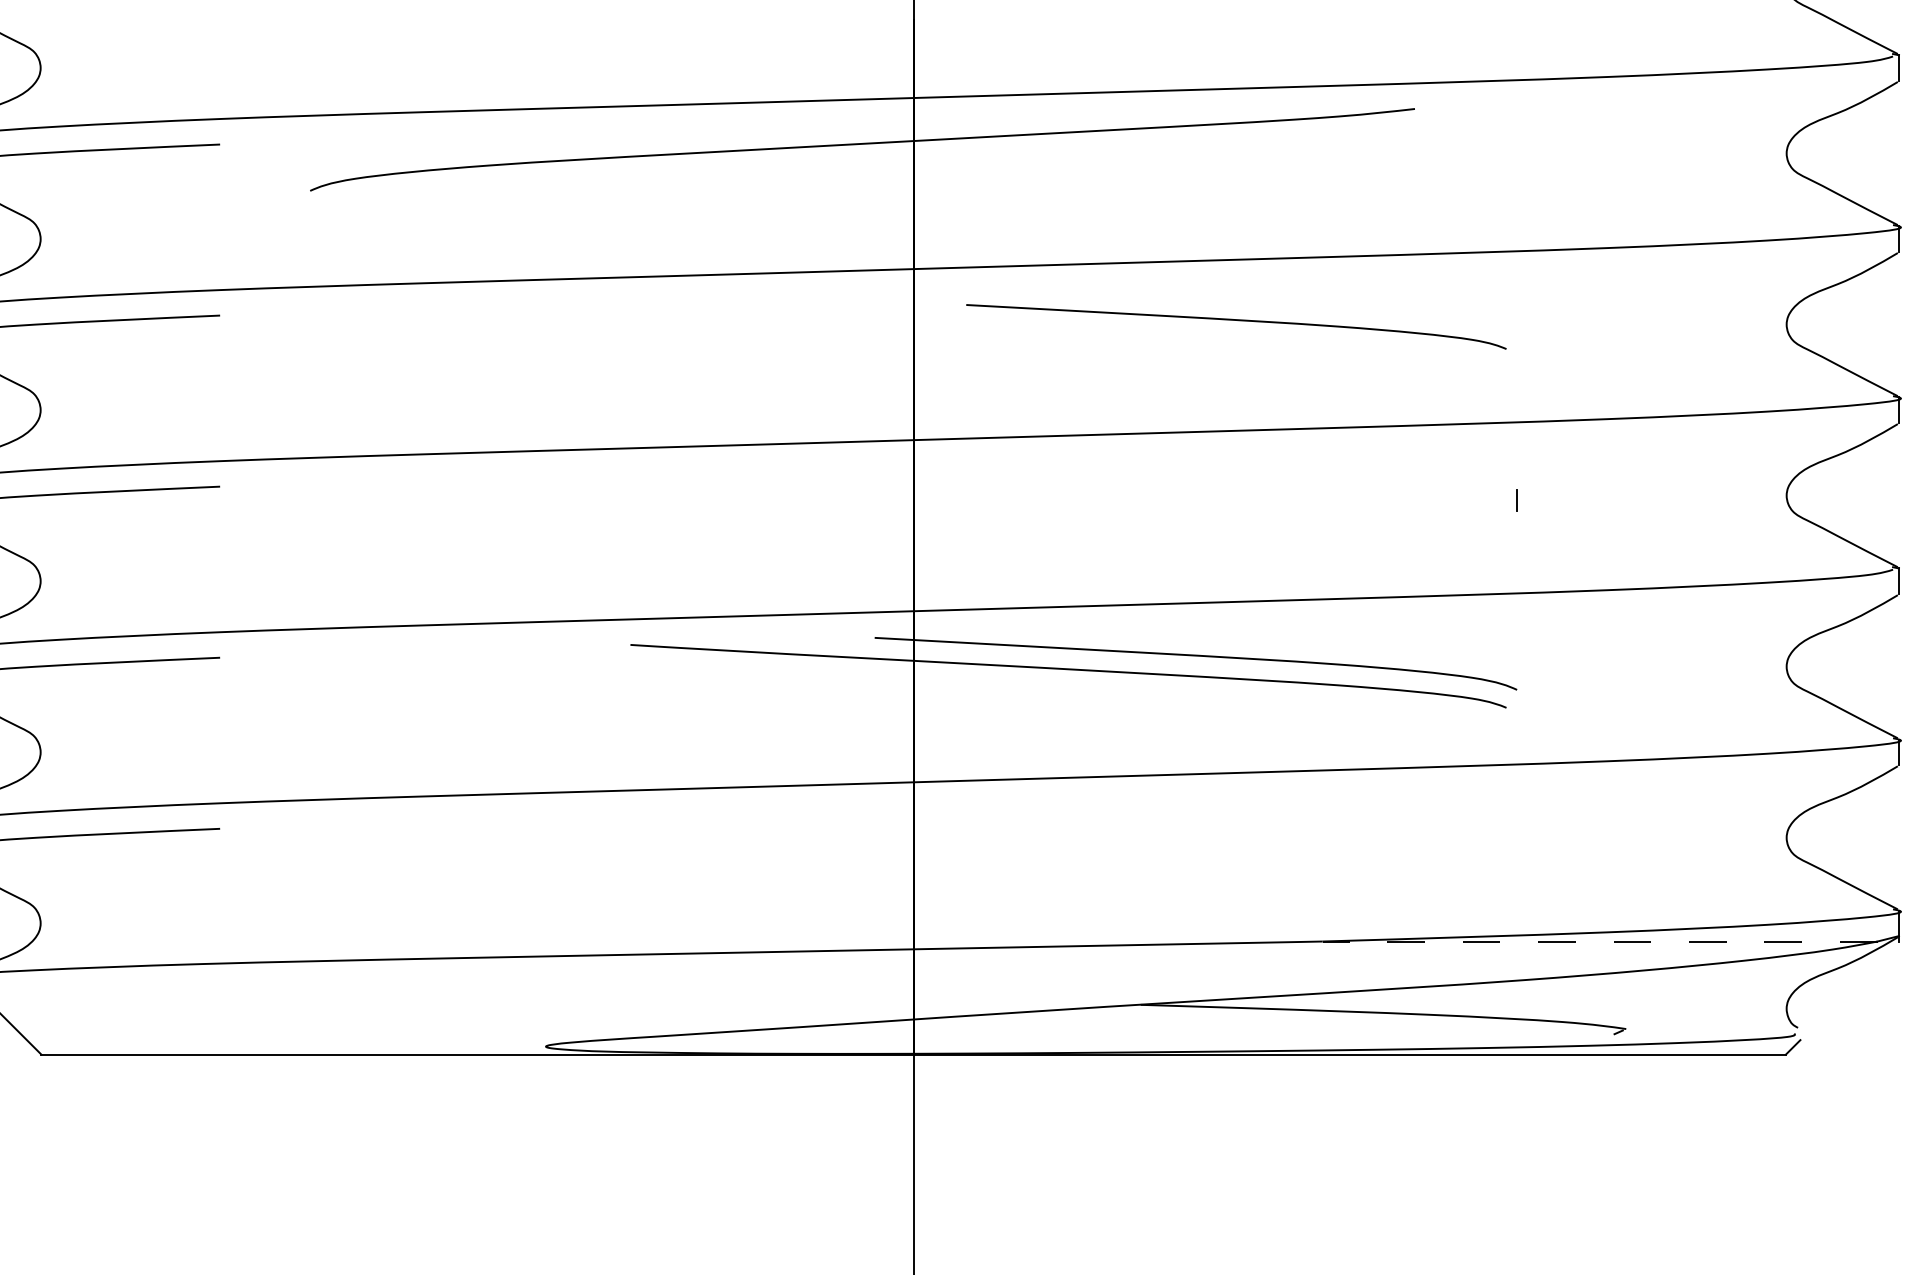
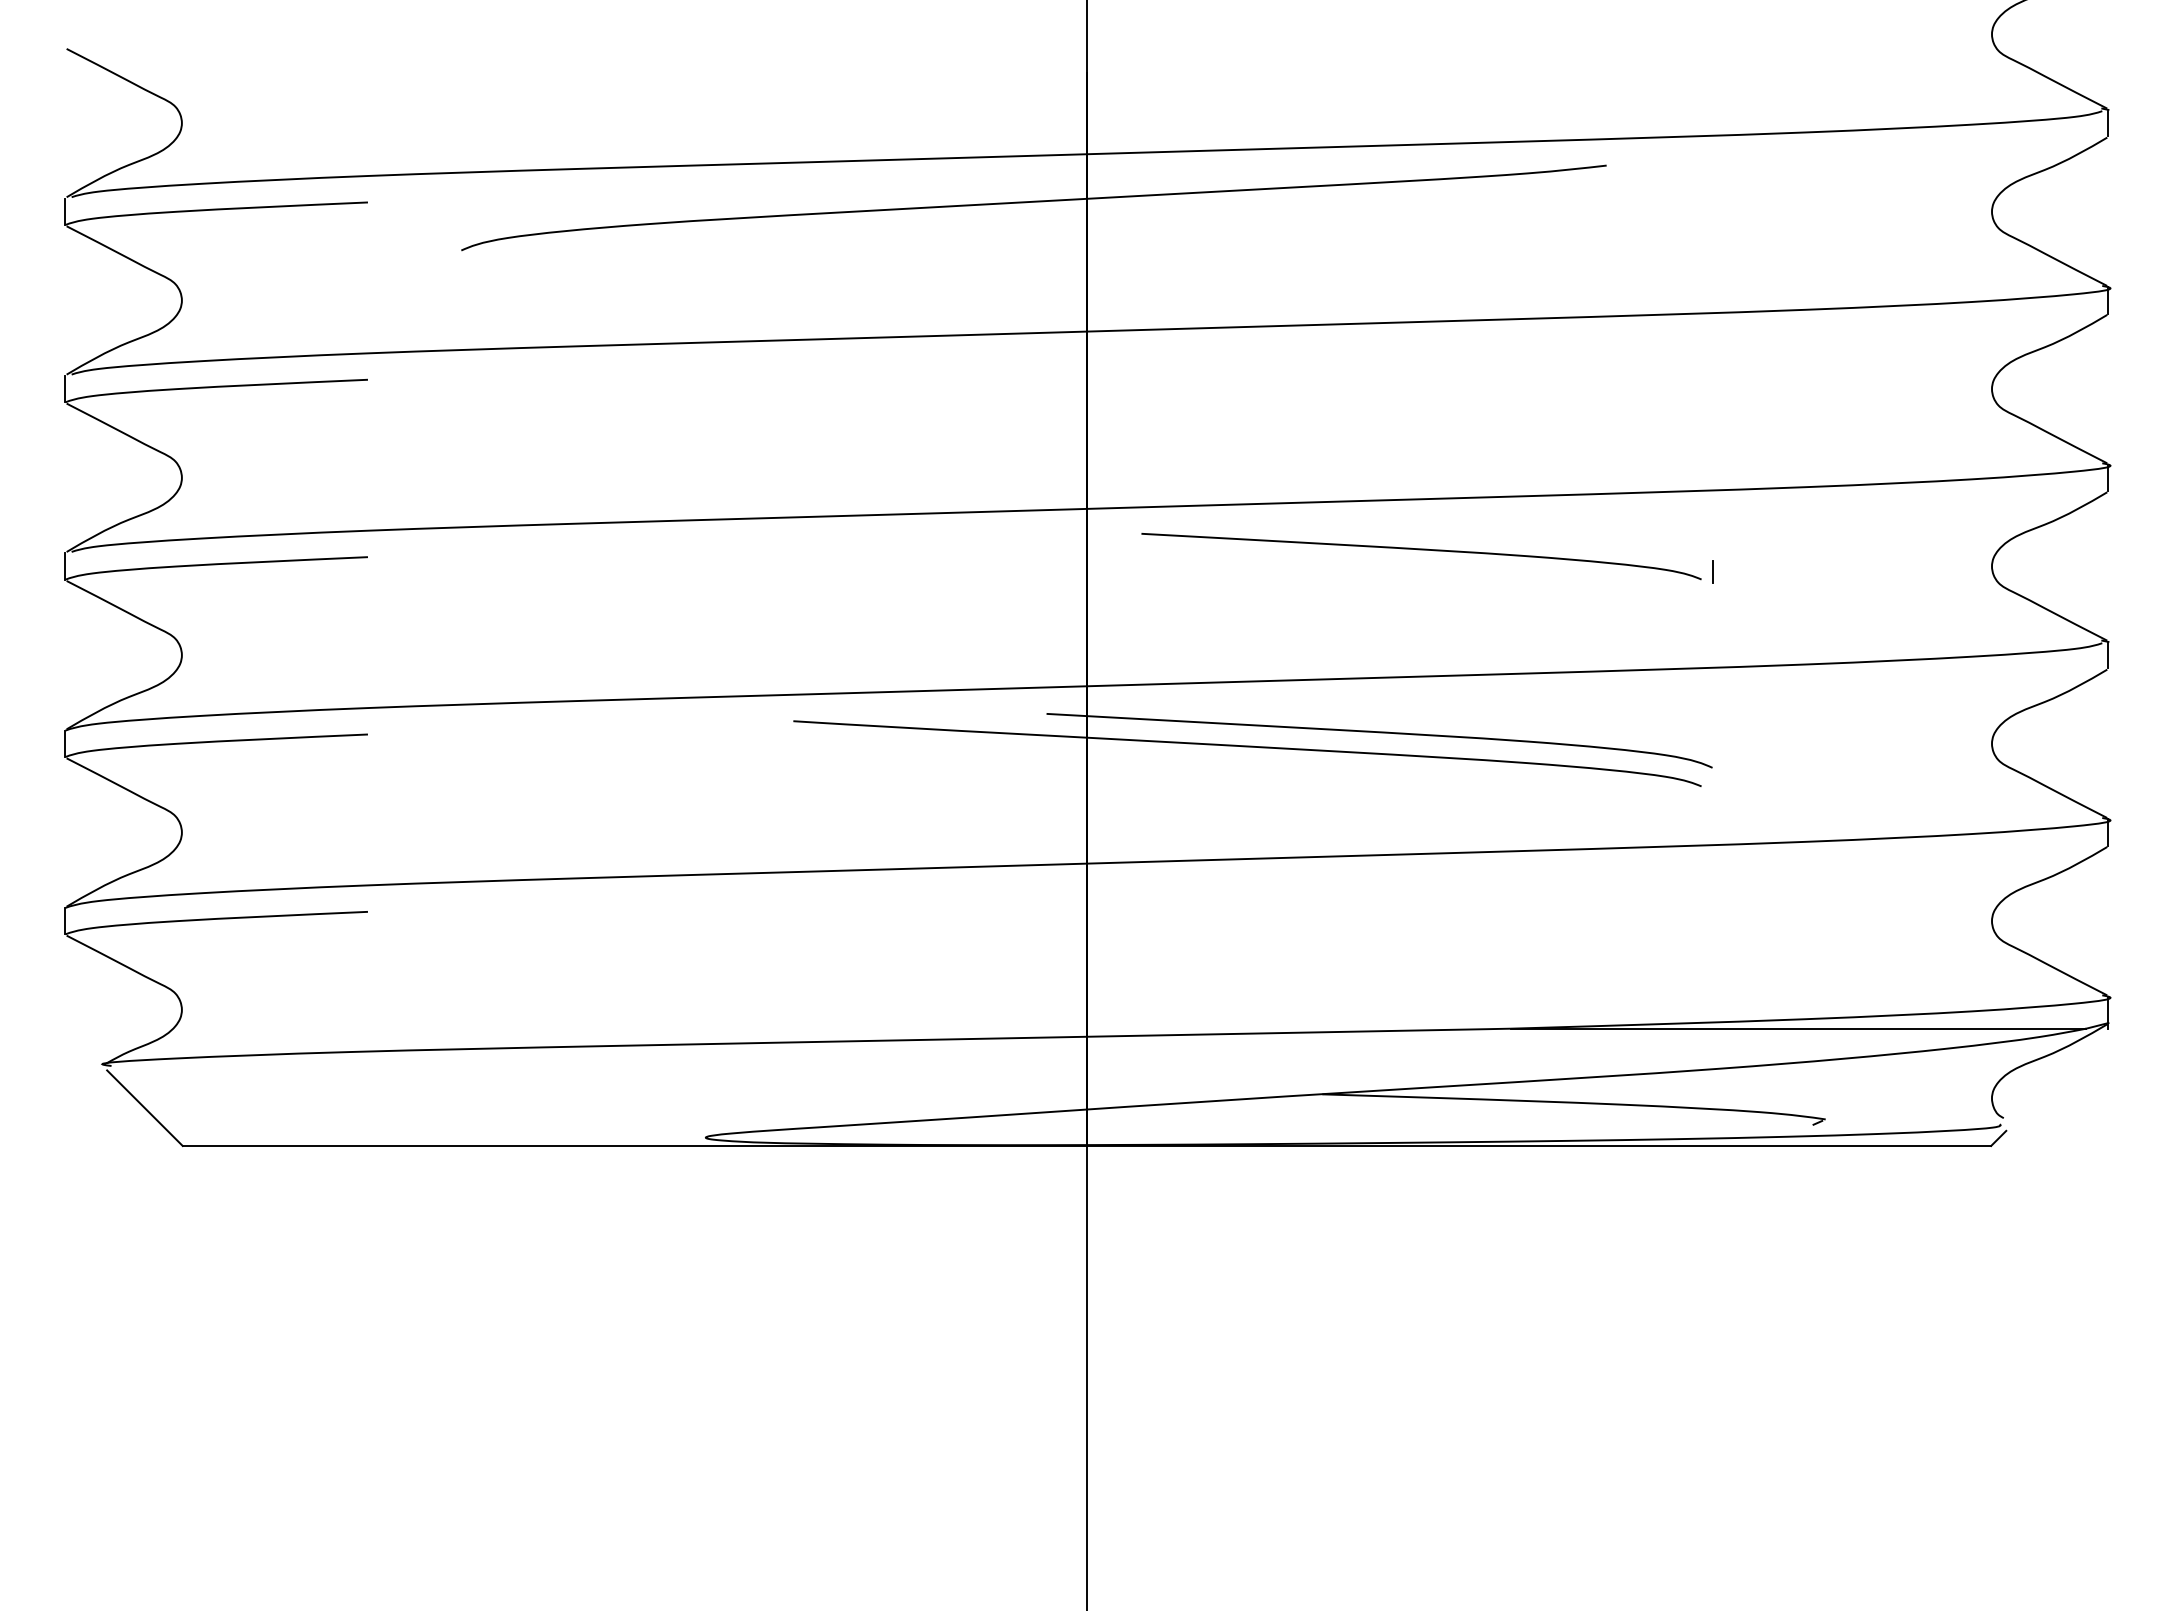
curve: (1236, 321) -> (1421, 550), moved
line: (1600, 941) -> (1798, 1028), dashed -> solid

